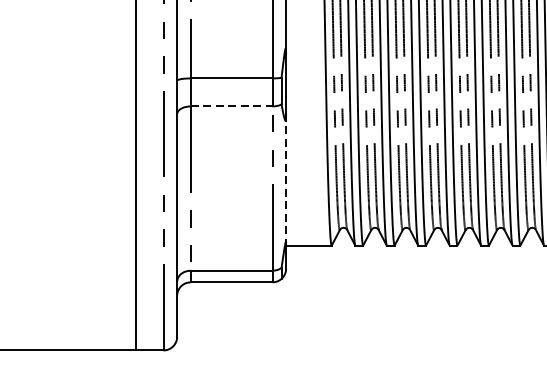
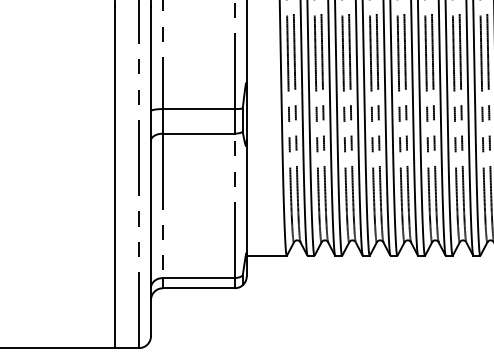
line: (231, 106) -> (198, 133), dashed -> solid
line: (285, 179) -> (246, 197), dashed -> solid

